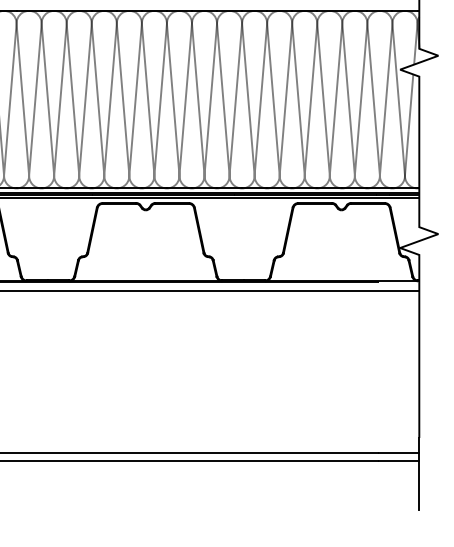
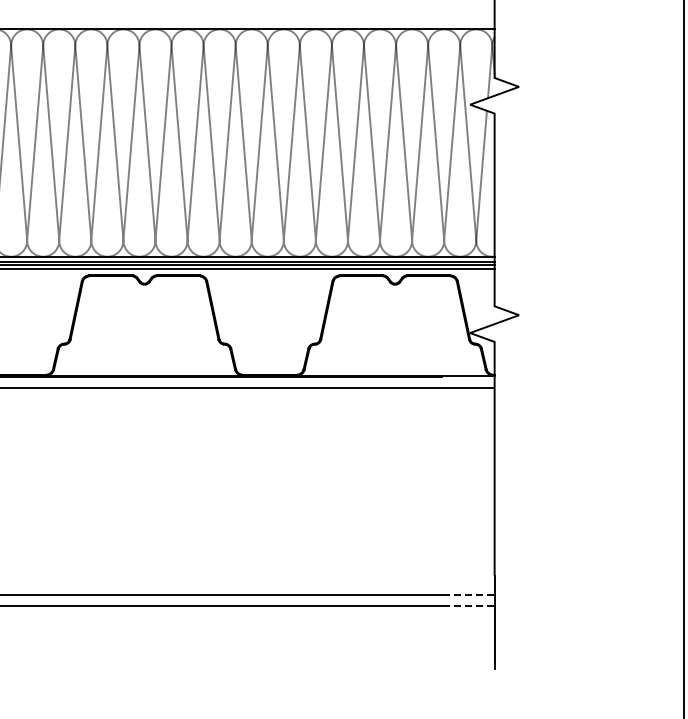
line: (398, 453) -> (468, 595), solid -> dashed
line: (398, 460) -> (468, 605), solid -> dashed

